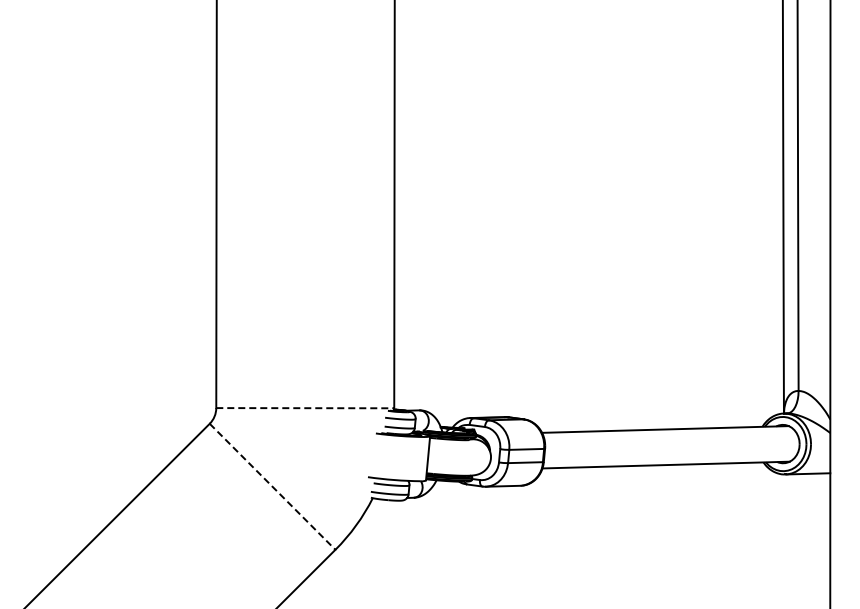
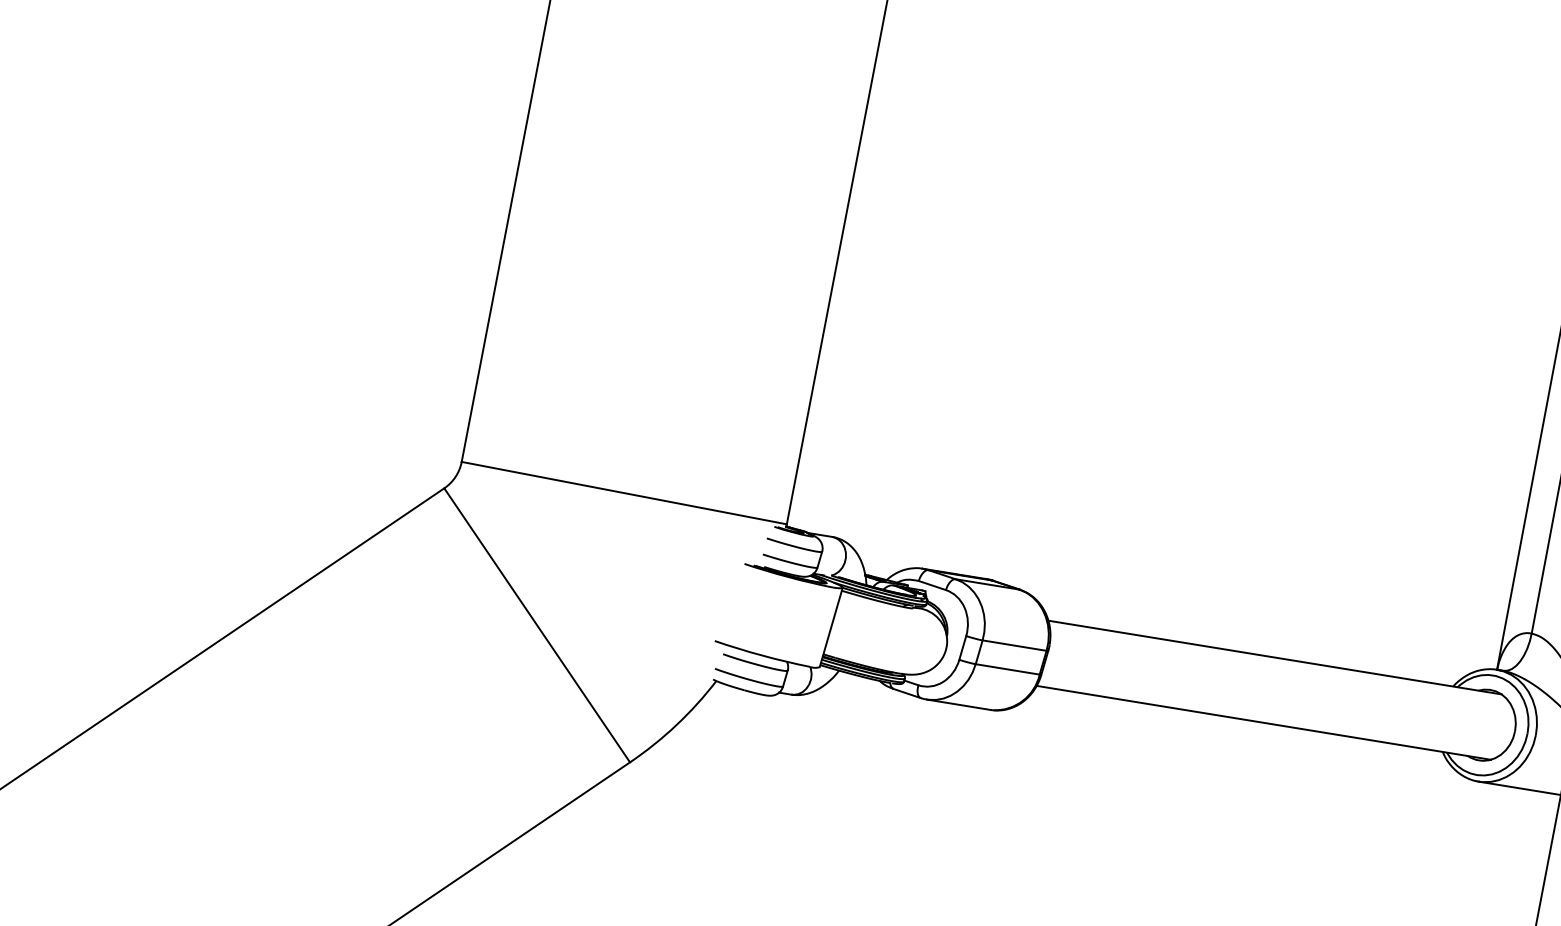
line: (305, 408) -> (624, 493), dashed -> solid
line: (272, 486) -> (537, 624), dashed -> solid

